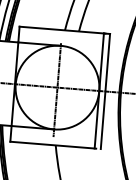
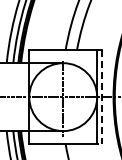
line: (105, 91) -> (102, 97), solid -> dashed

